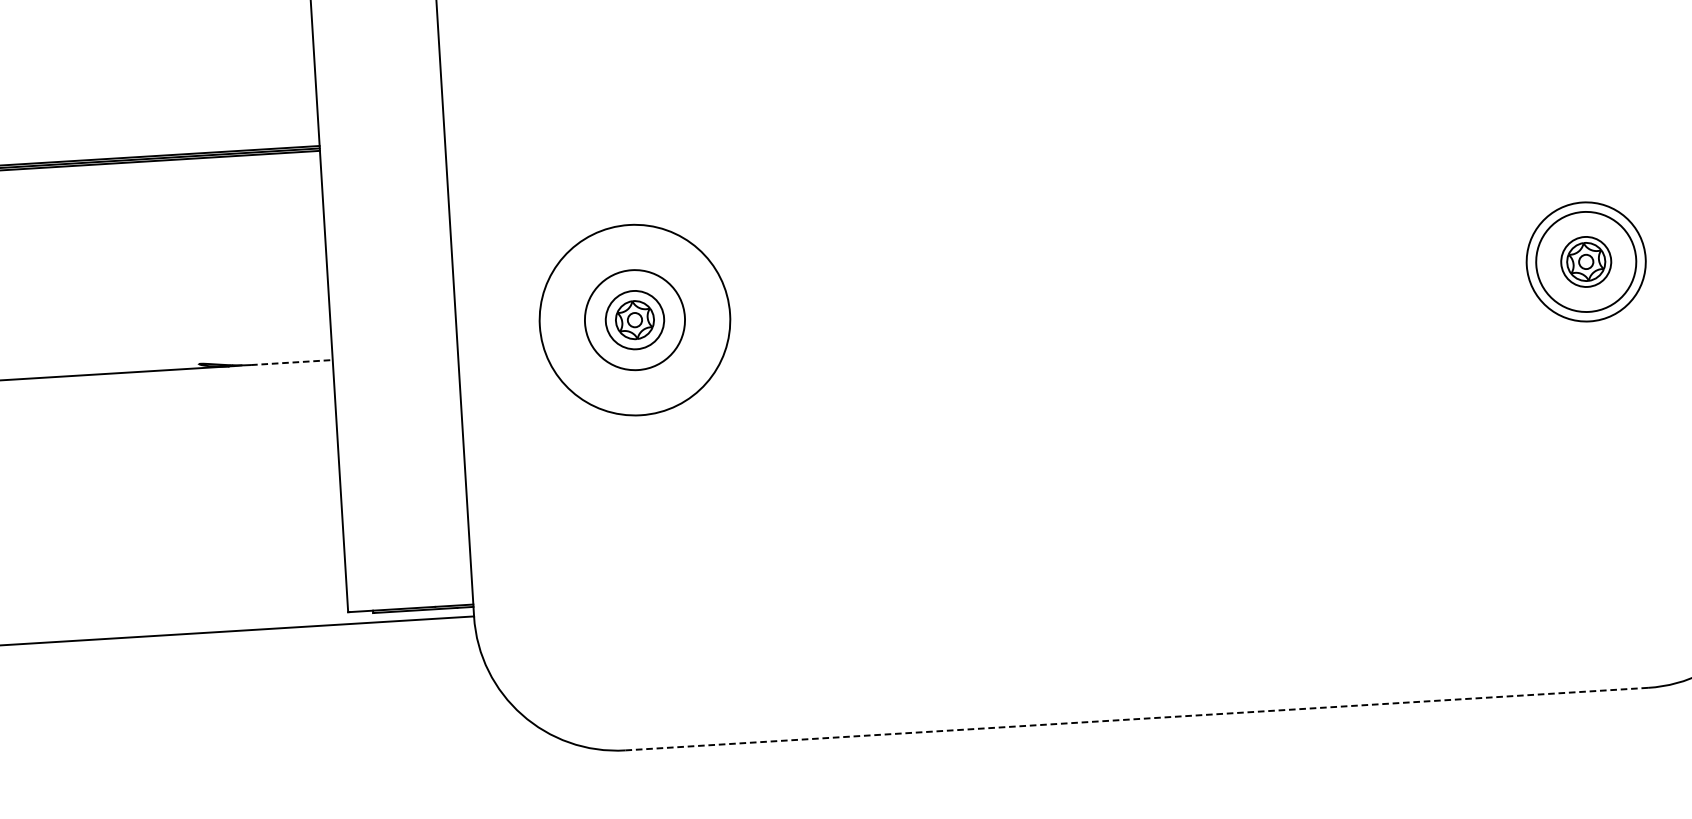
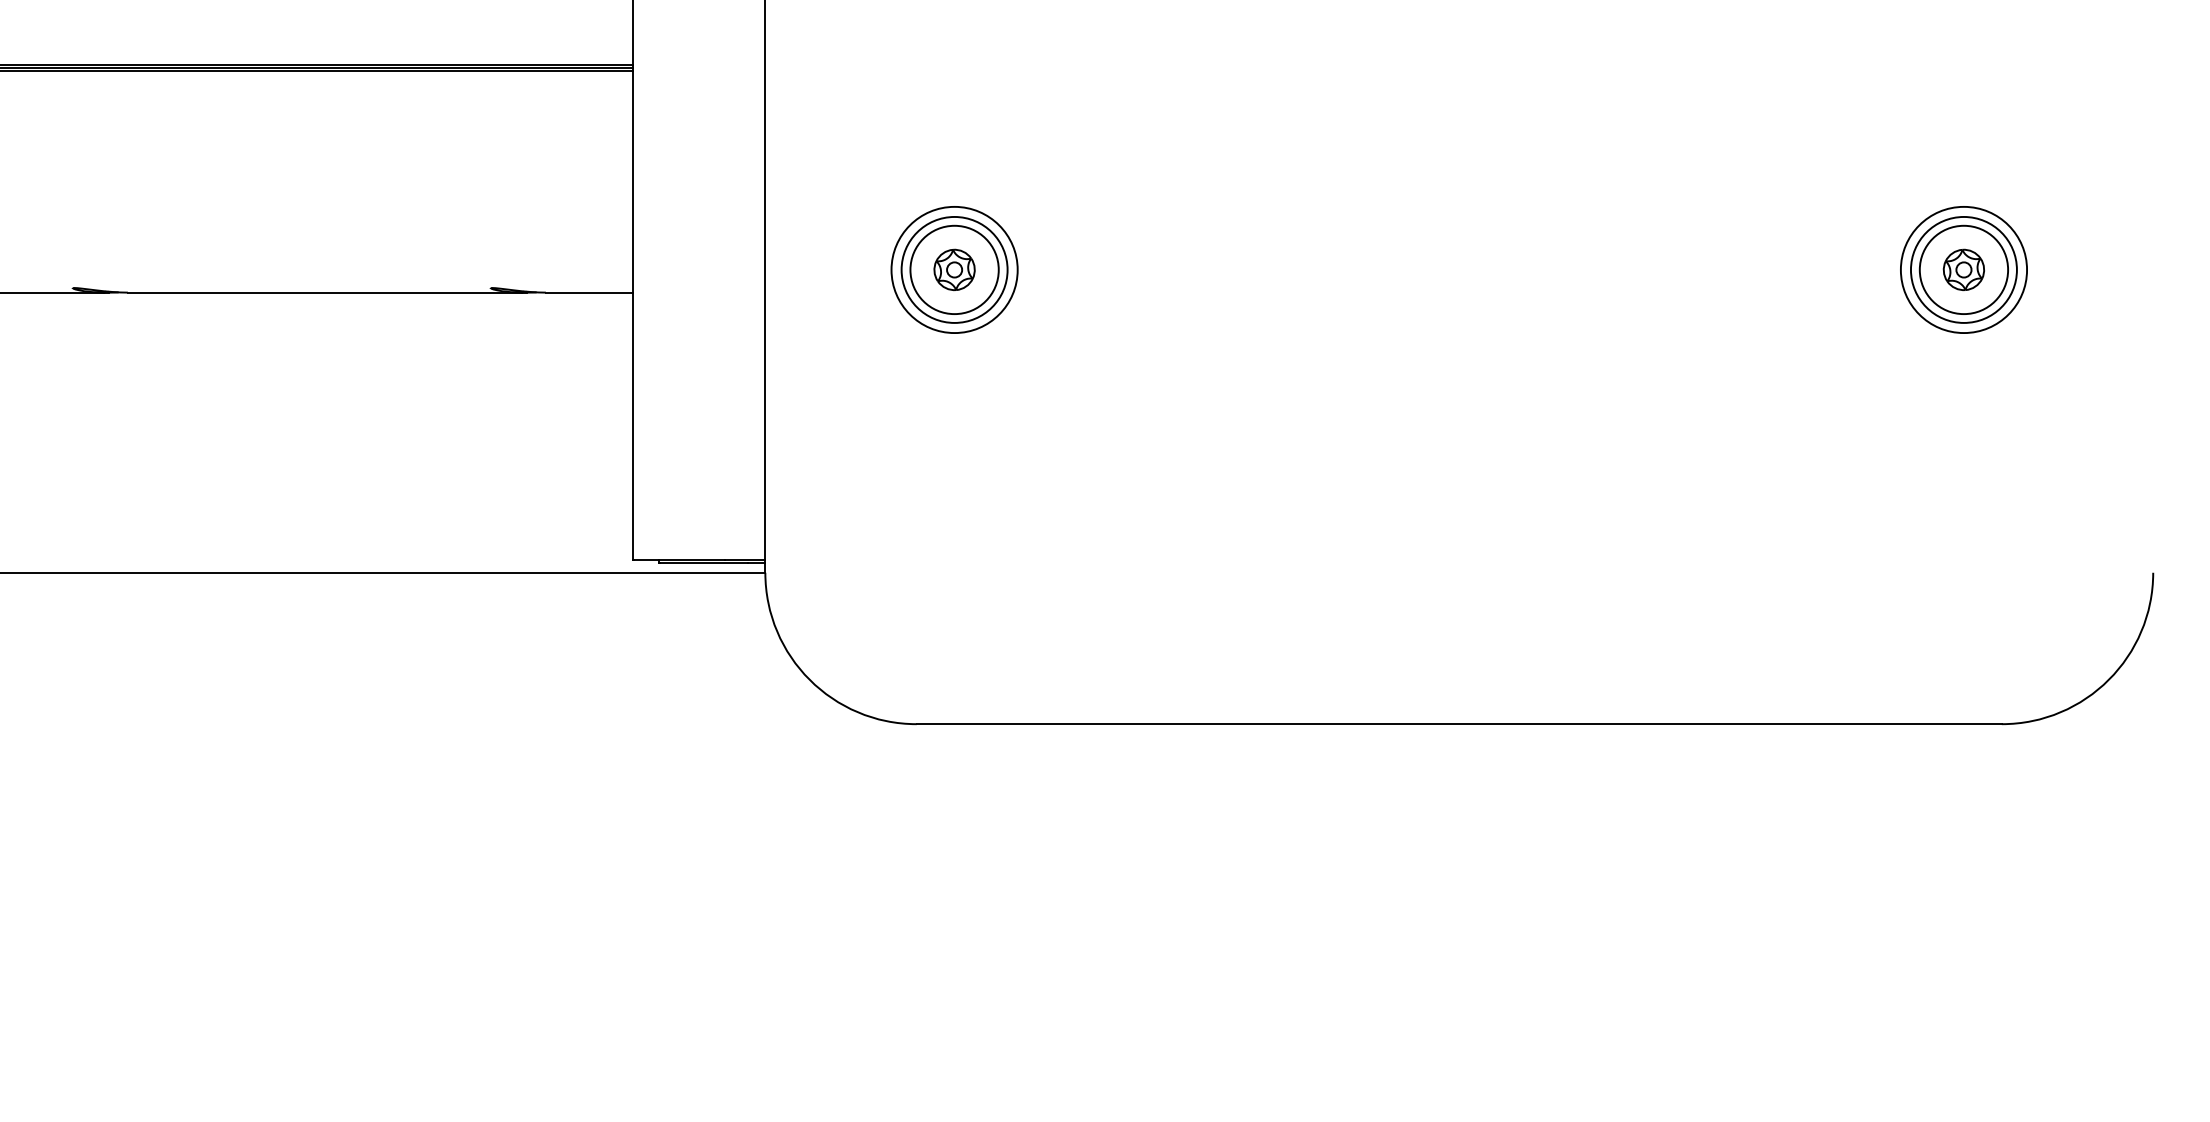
circle: (1585, 261) -> (1963, 269), size x1.67
circle: (634, 319) -> (954, 269), size x0.62
circle: (634, 319) -> (954, 269), size x1.43
line: (292, 362) -> (589, 292), dashed -> solid
line: (1137, 719) -> (1459, 724), dashed -> solid

